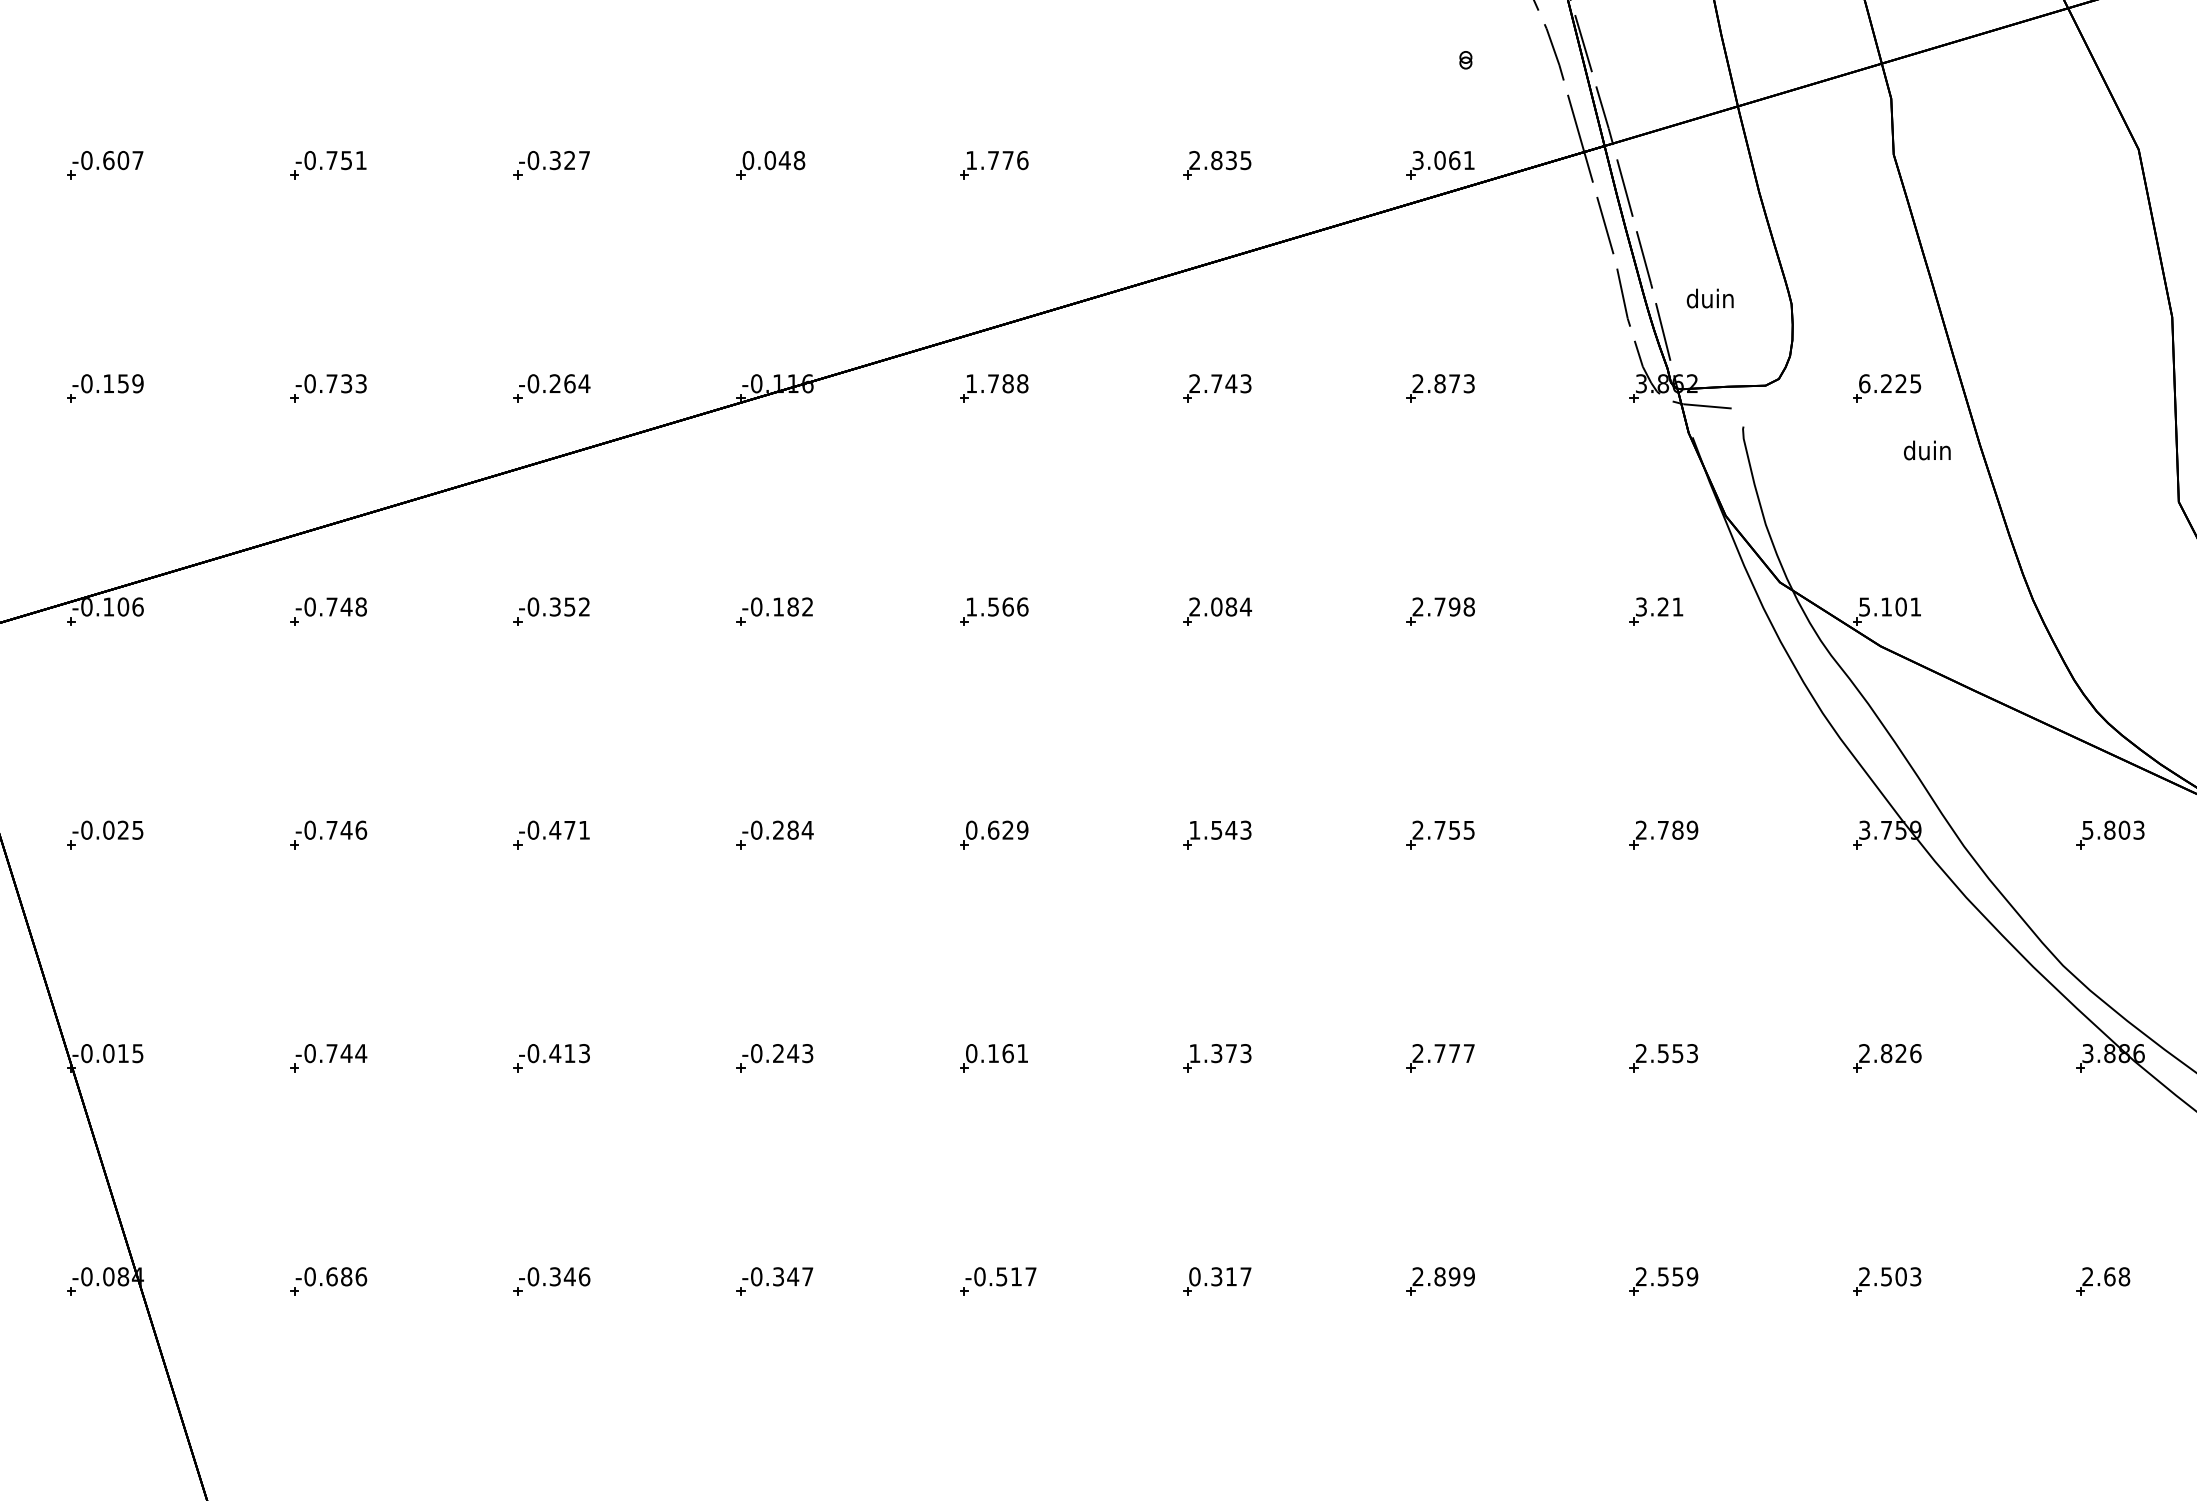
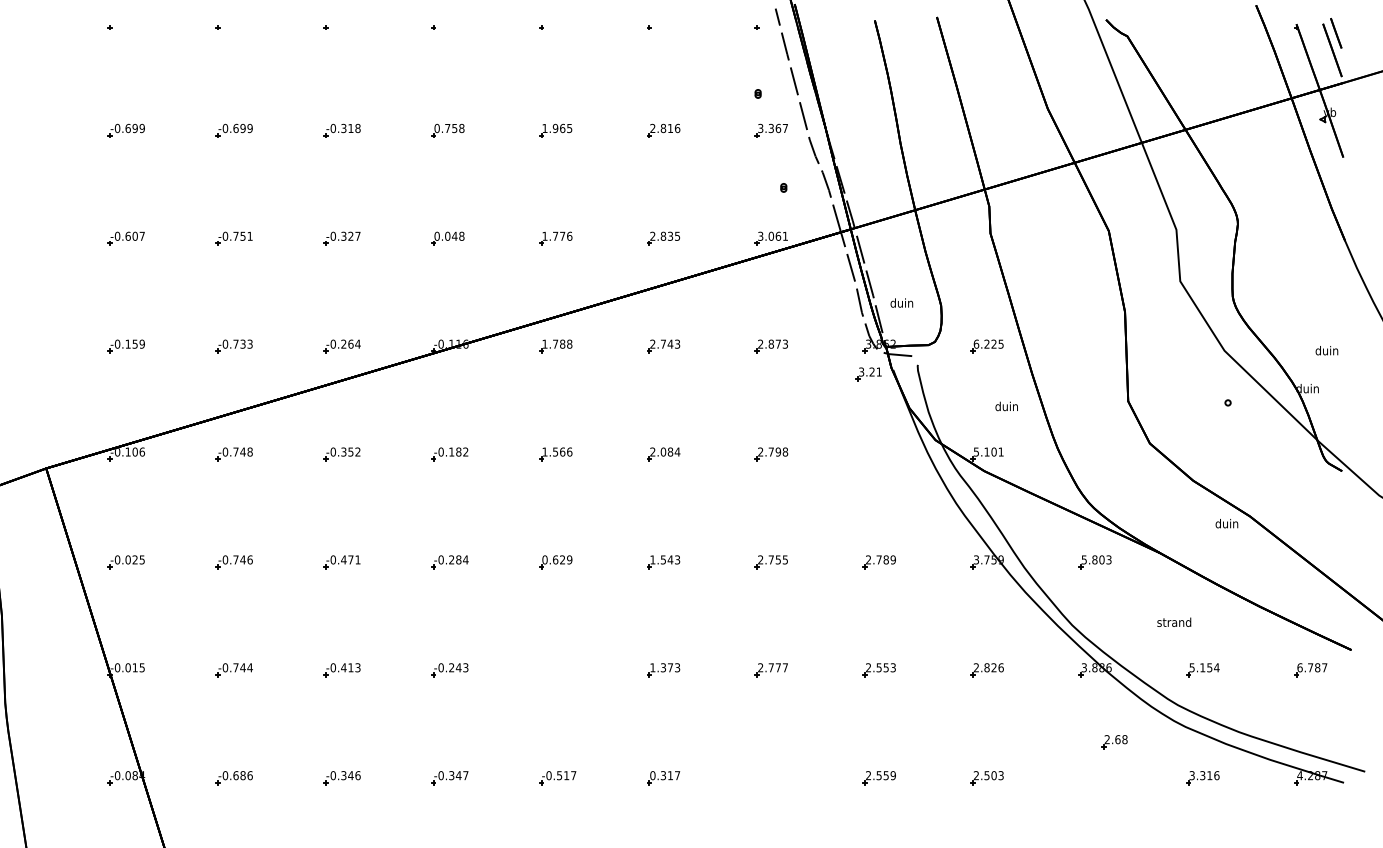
text: (1926, 450) -> (1006, 406), moved
part: (1655, 612) -> (868, 374), moved
part: (993, 1059) -> (555, 670), removed
part: (1440, 1282) -> (771, 778), removed
part: (2102, 1282) -> (1114, 742), moved

